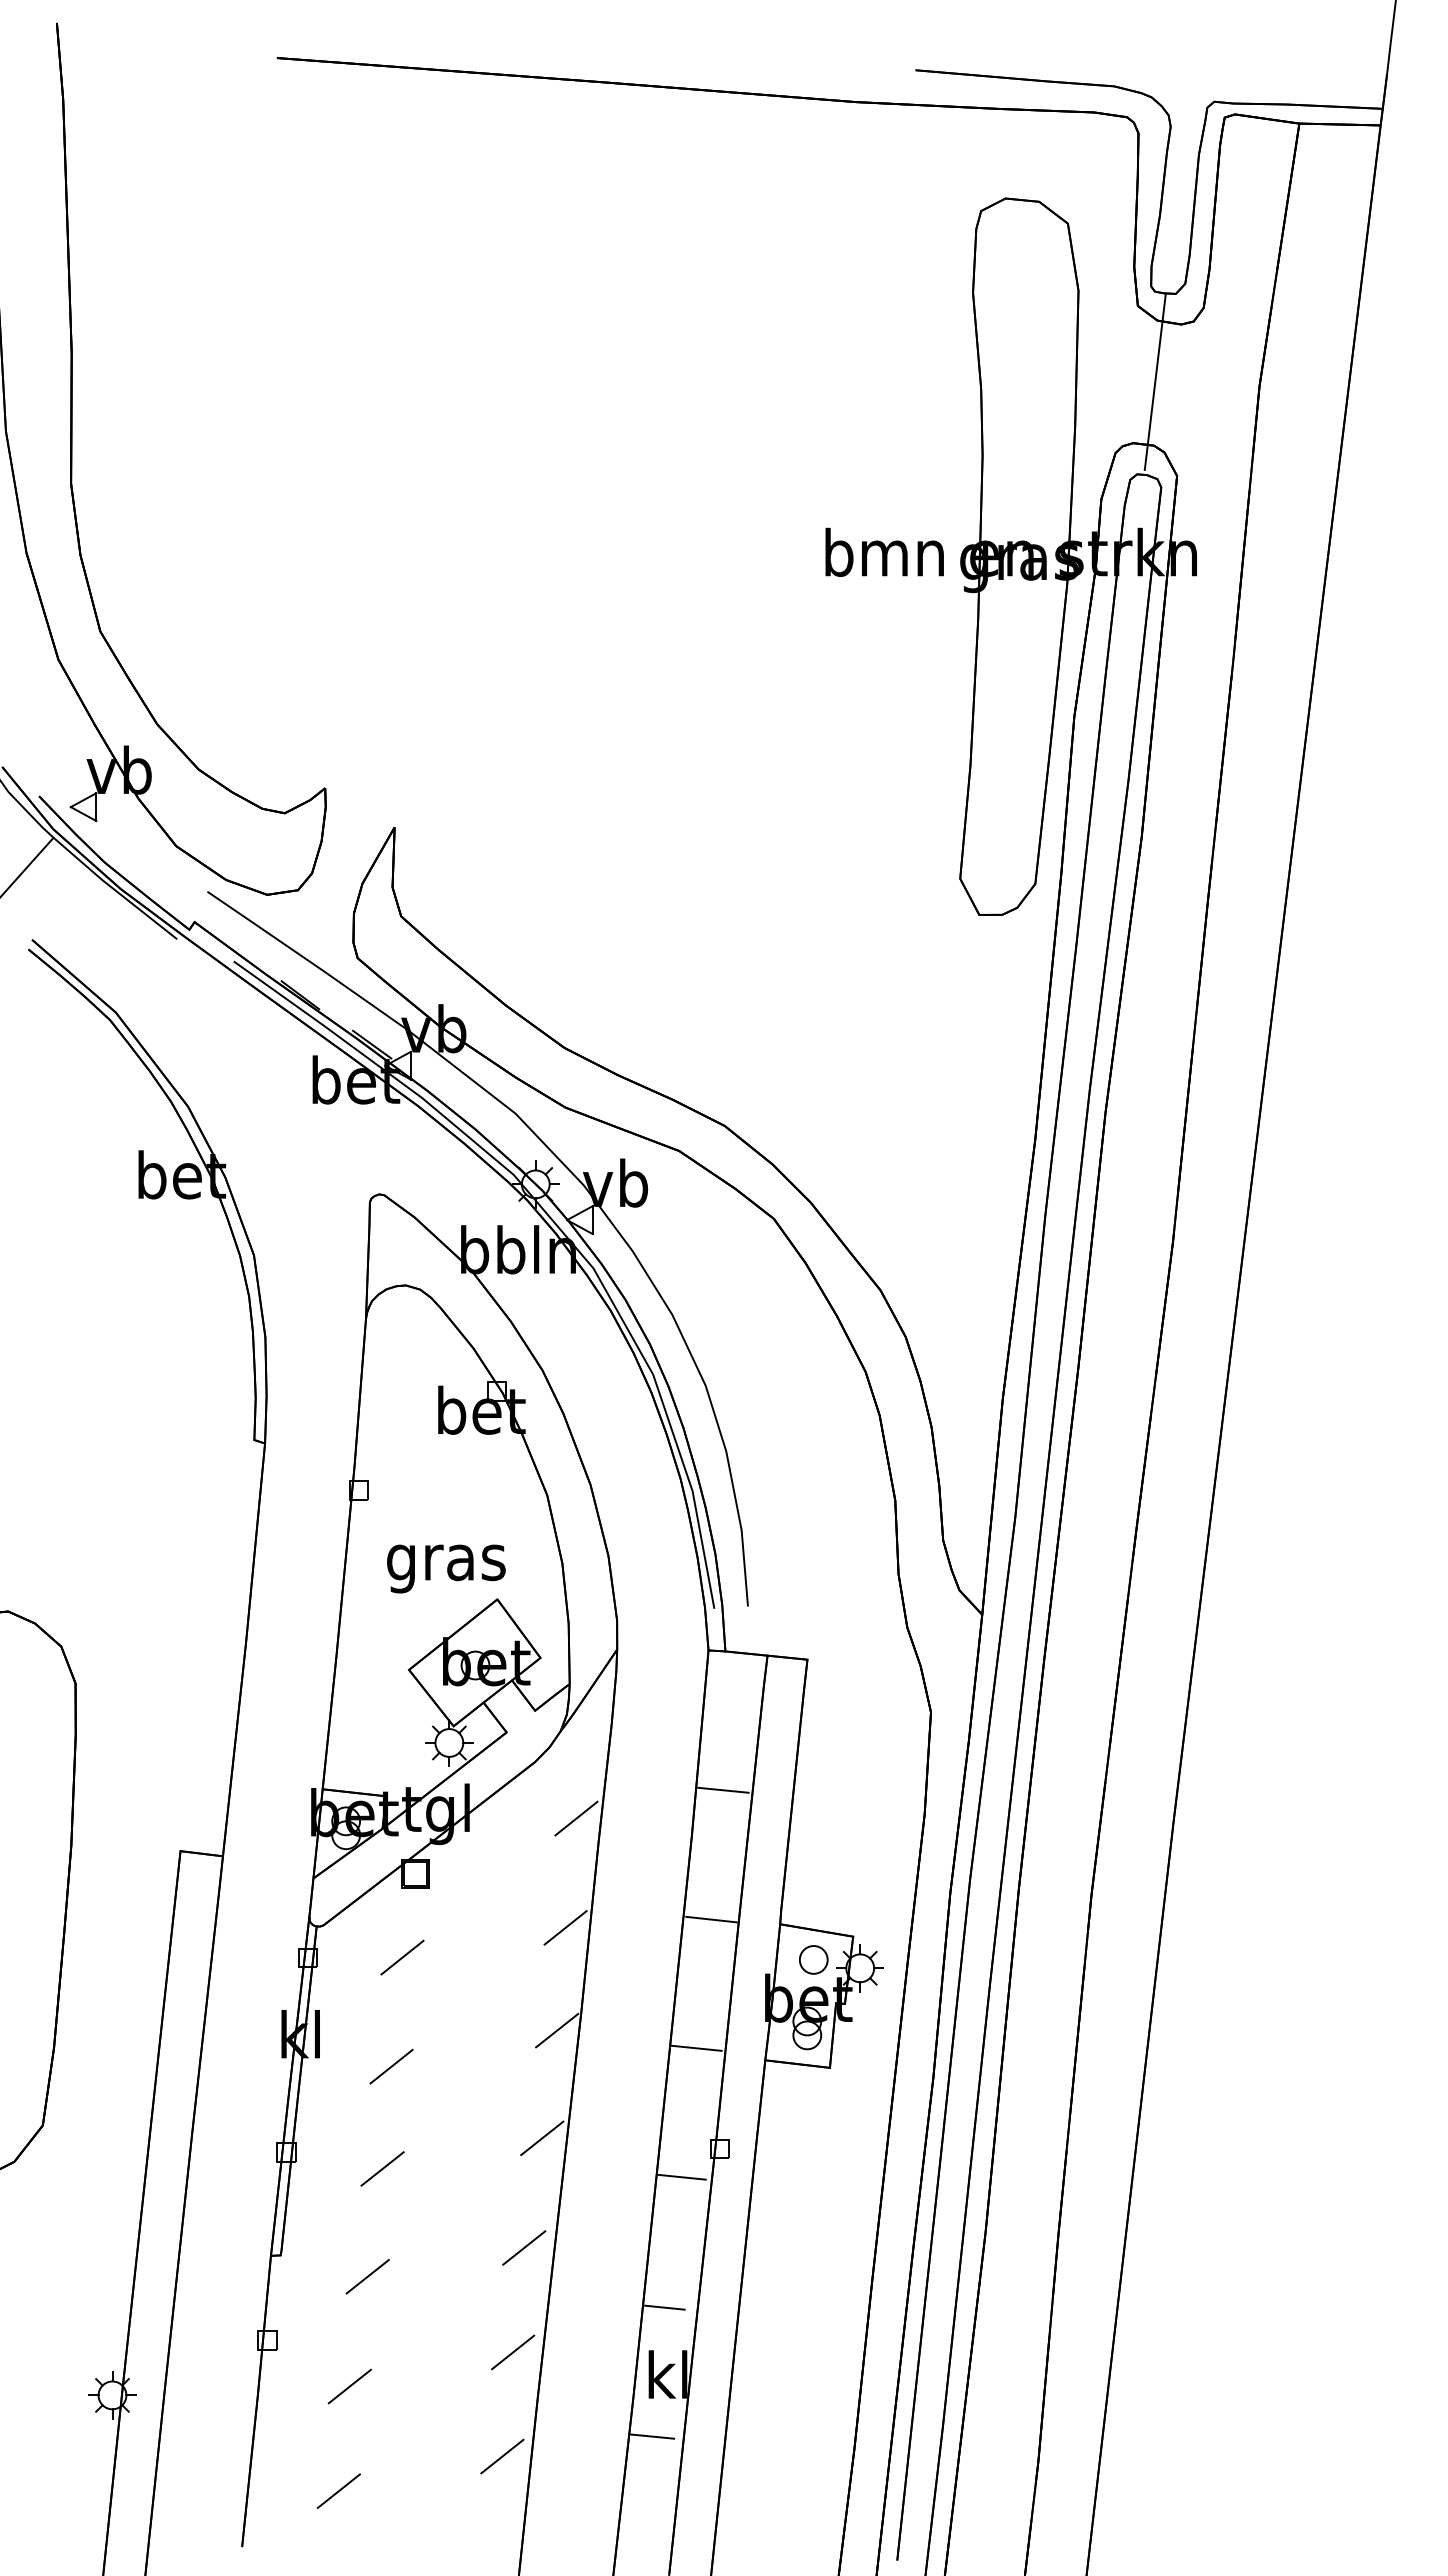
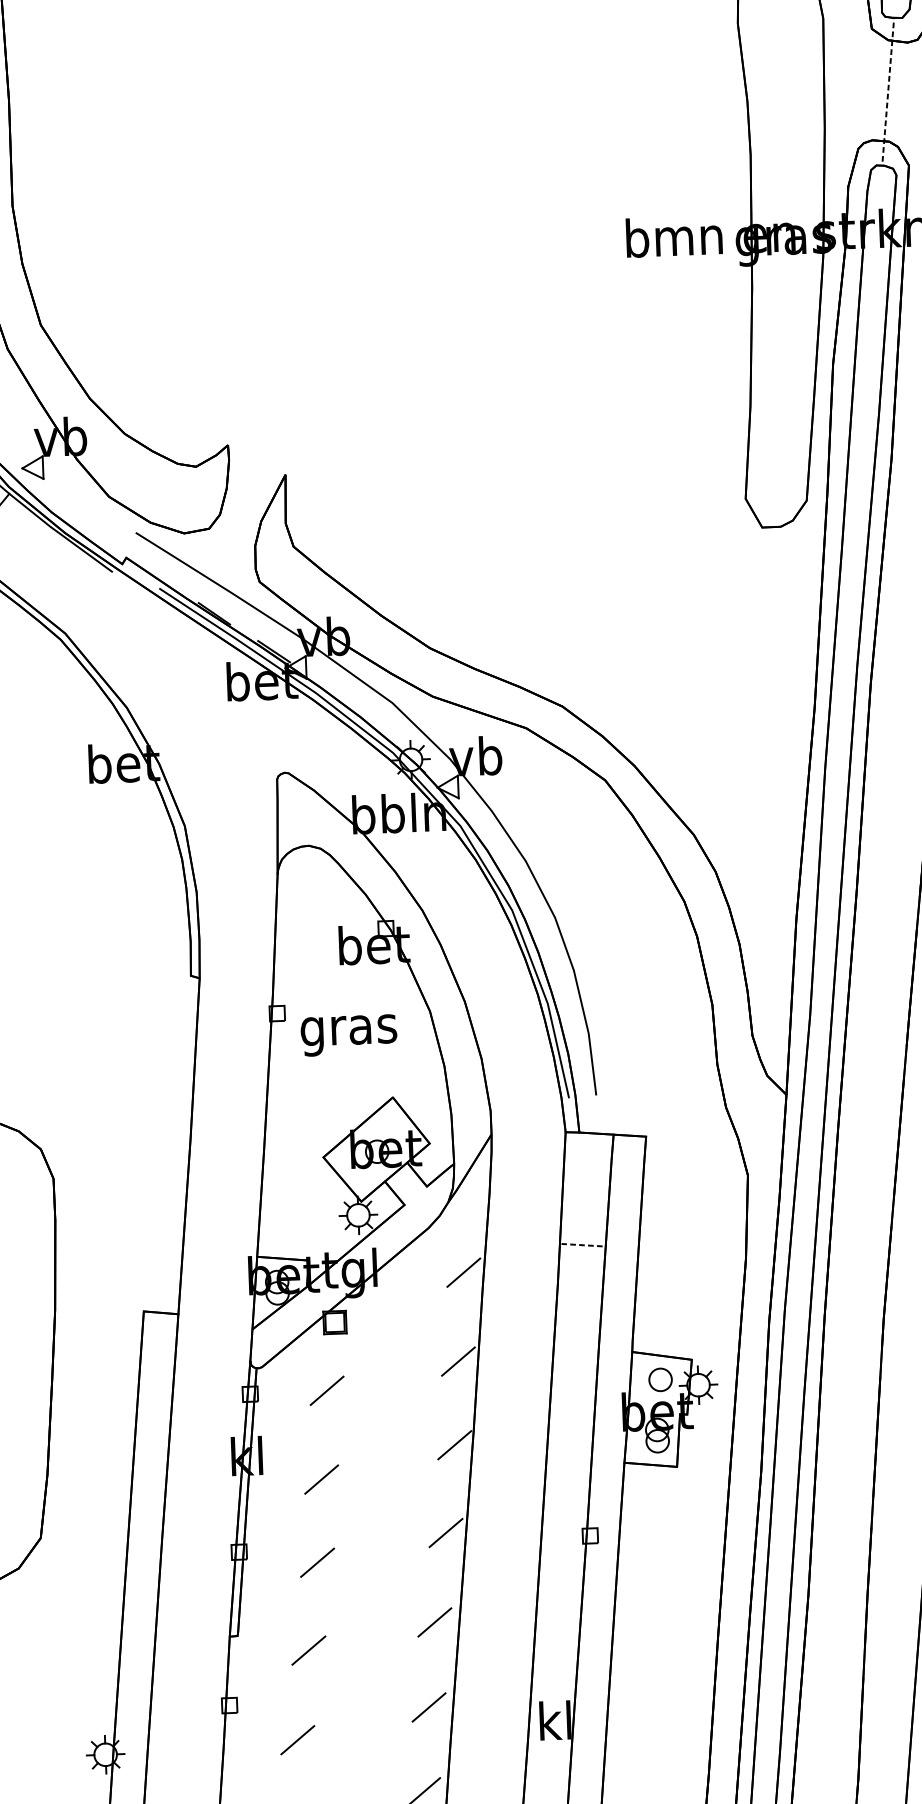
line: (1155, 382) -> (888, 90), solid -> dashed
text: (446, 1568) -> (349, 1035), moved
line: (722, 1790) -> (581, 1245), solid -> dashed
line: (711, 1919) -> (576, 1350), removed
line: (695, 2047) -> (567, 1454), removed
line: (681, 2176) -> (560, 1559), removed
line: (664, 2307) -> (550, 1666), removed
line: (651, 2436) -> (543, 1771), removed

